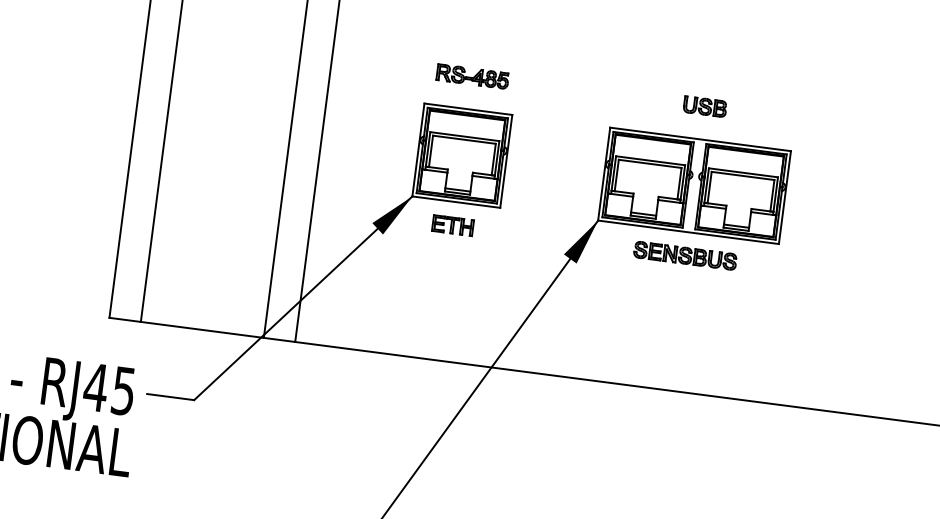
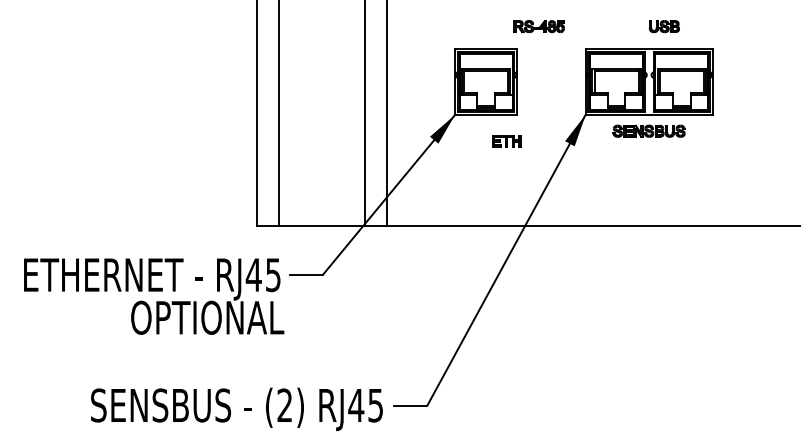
part: (471, 76) -> (538, 26), moved
part: (703, 106) -> (663, 26), moved
part: (452, 225) -> (506, 141), moved

